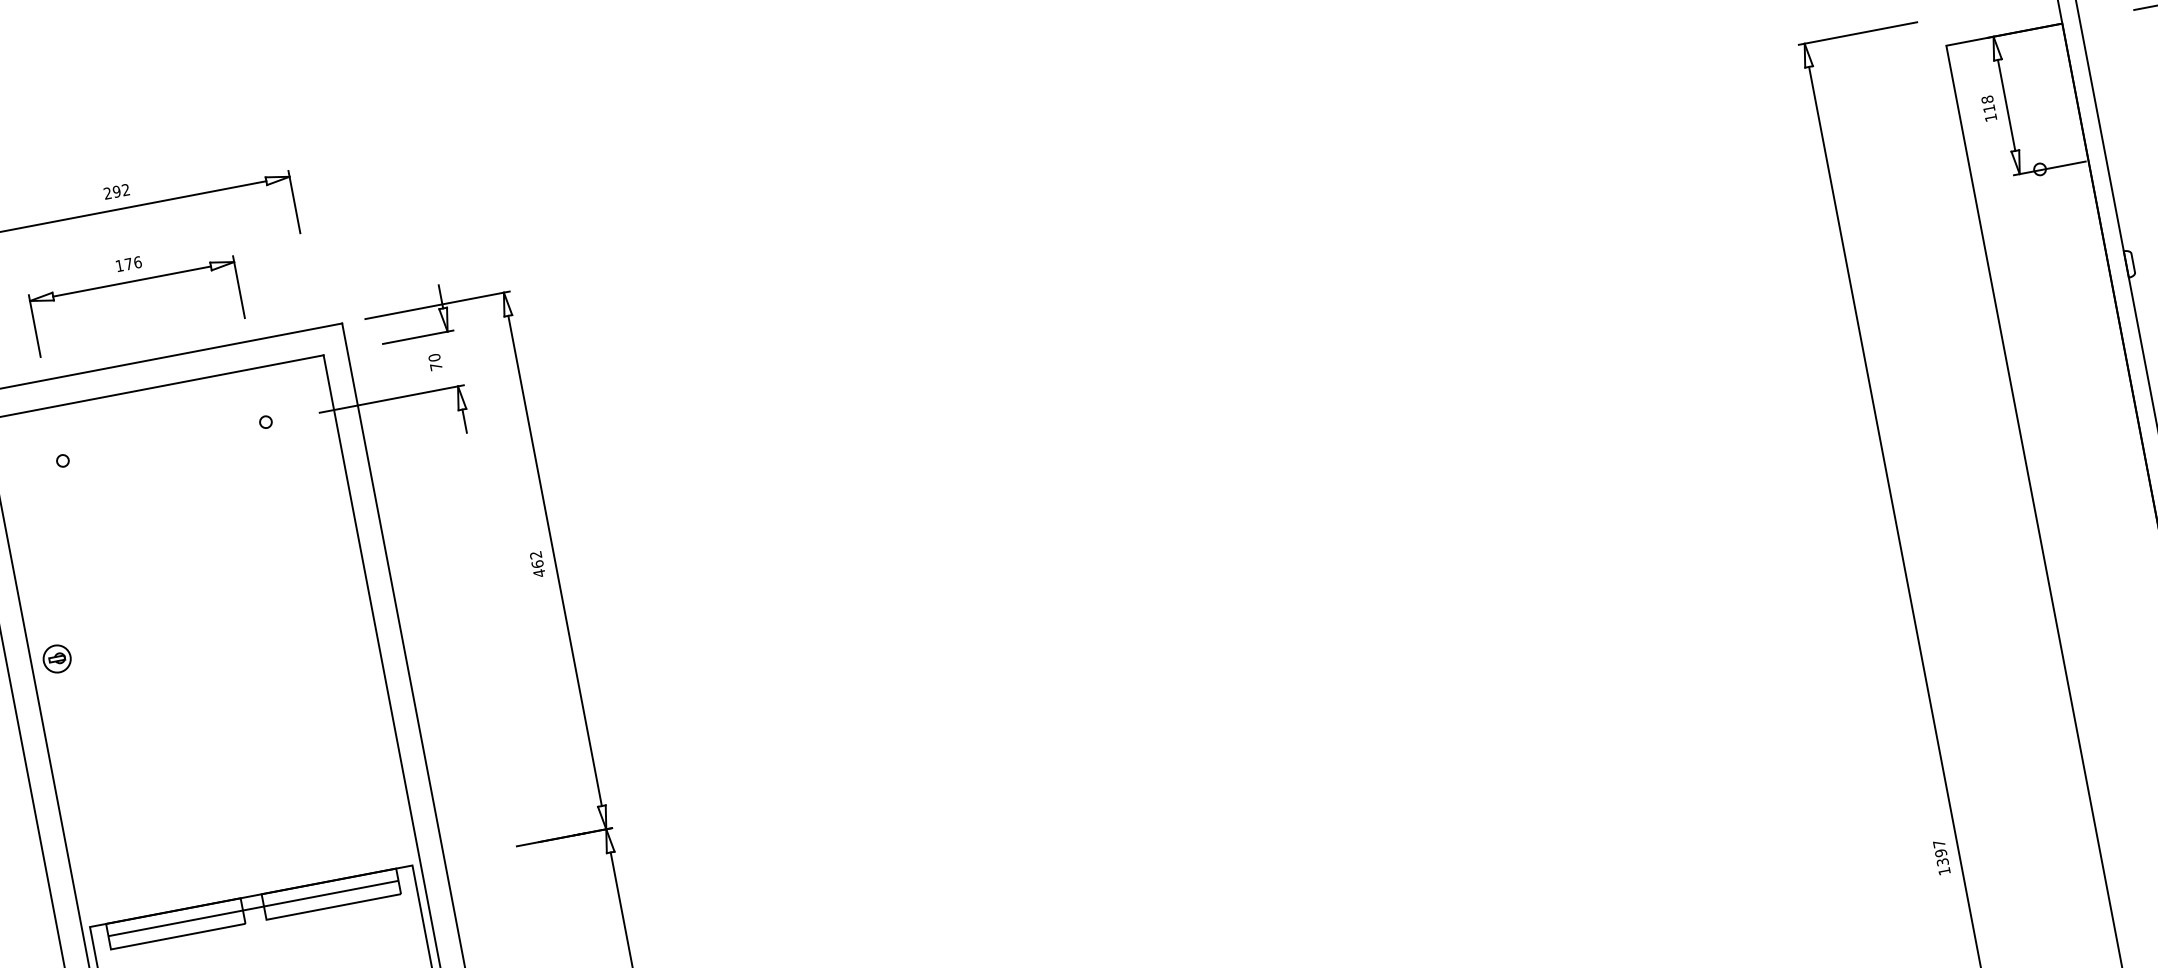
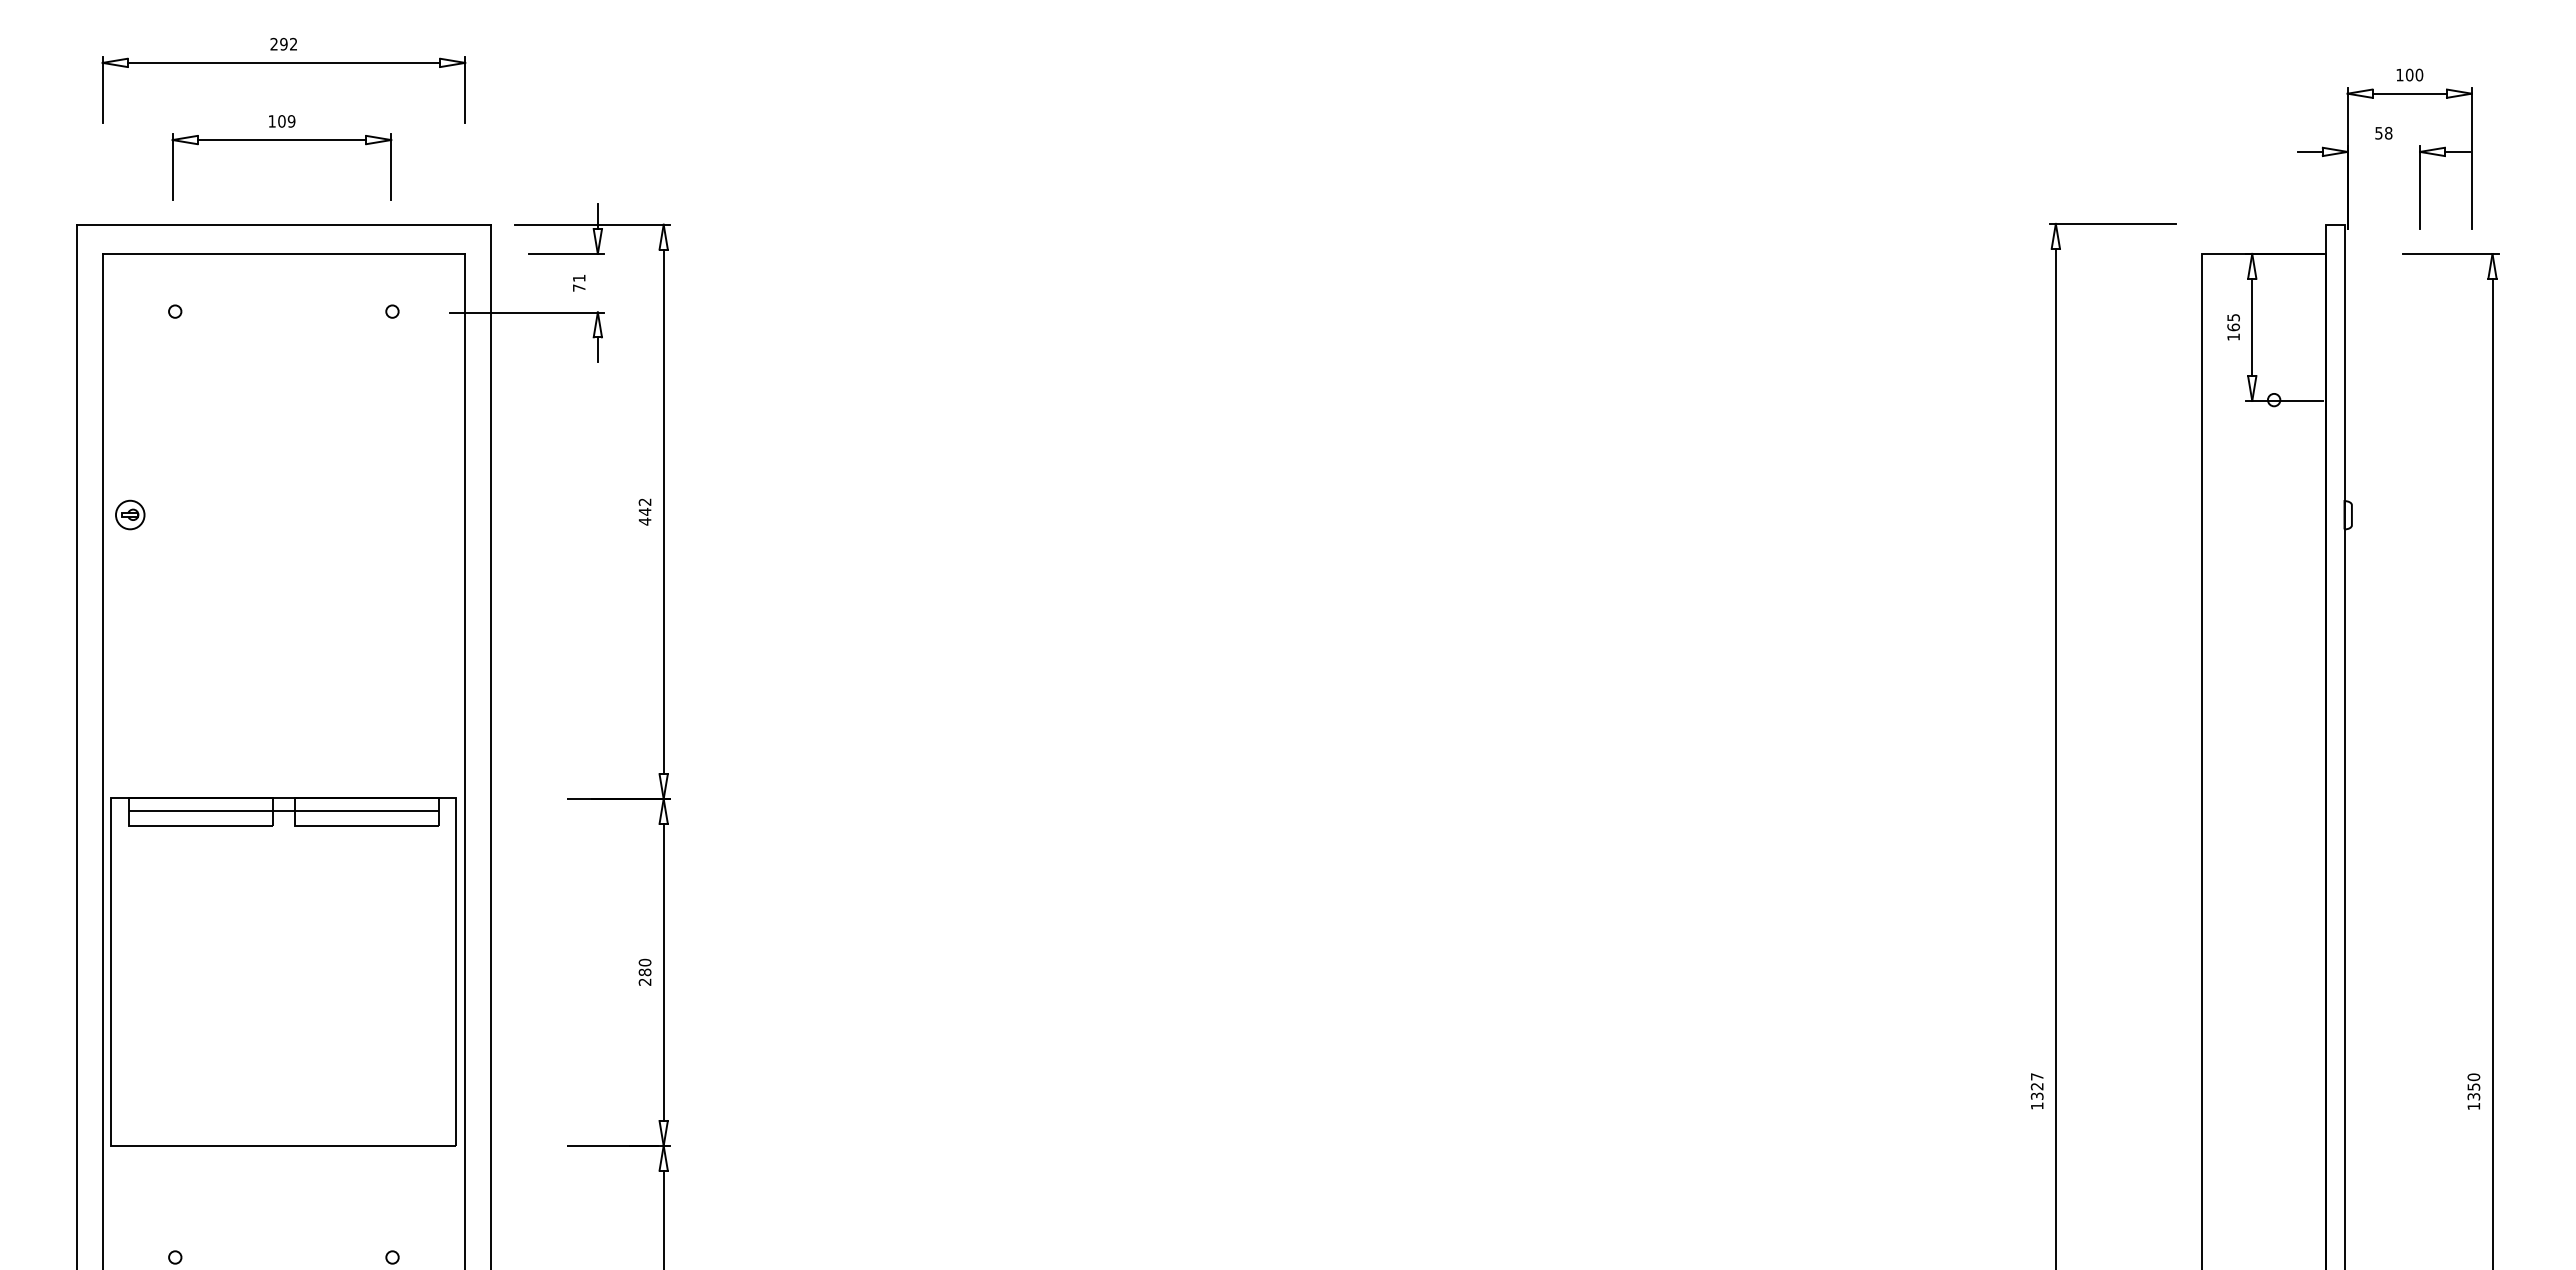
text: (1988, 104) -> (2233, 322), 118 -> 165
text: (133, 263) -> (286, 121), 176 -> 109
text: (433, 358) -> (578, 278), 70 -> 71
text: (537, 564) -> (644, 511), 462 -> 442
text: (1941, 853) -> (2037, 1086), 1397 -> 1327

